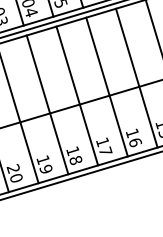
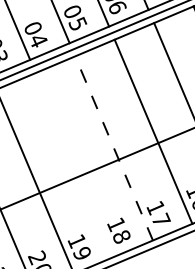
line: (77, 95) -> (114, 147), solid -> dashed
line: (47, 104) -> (74, 164), removed

